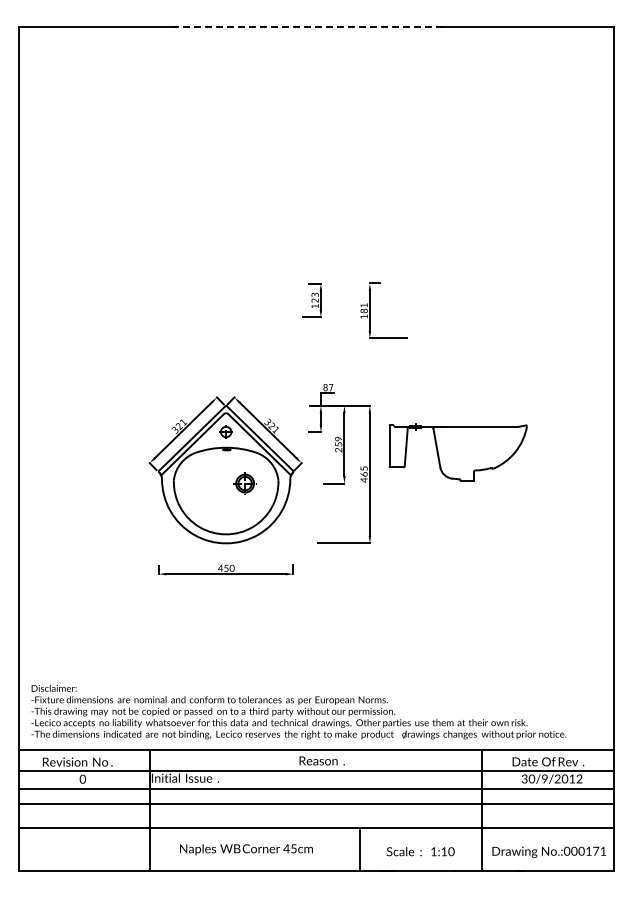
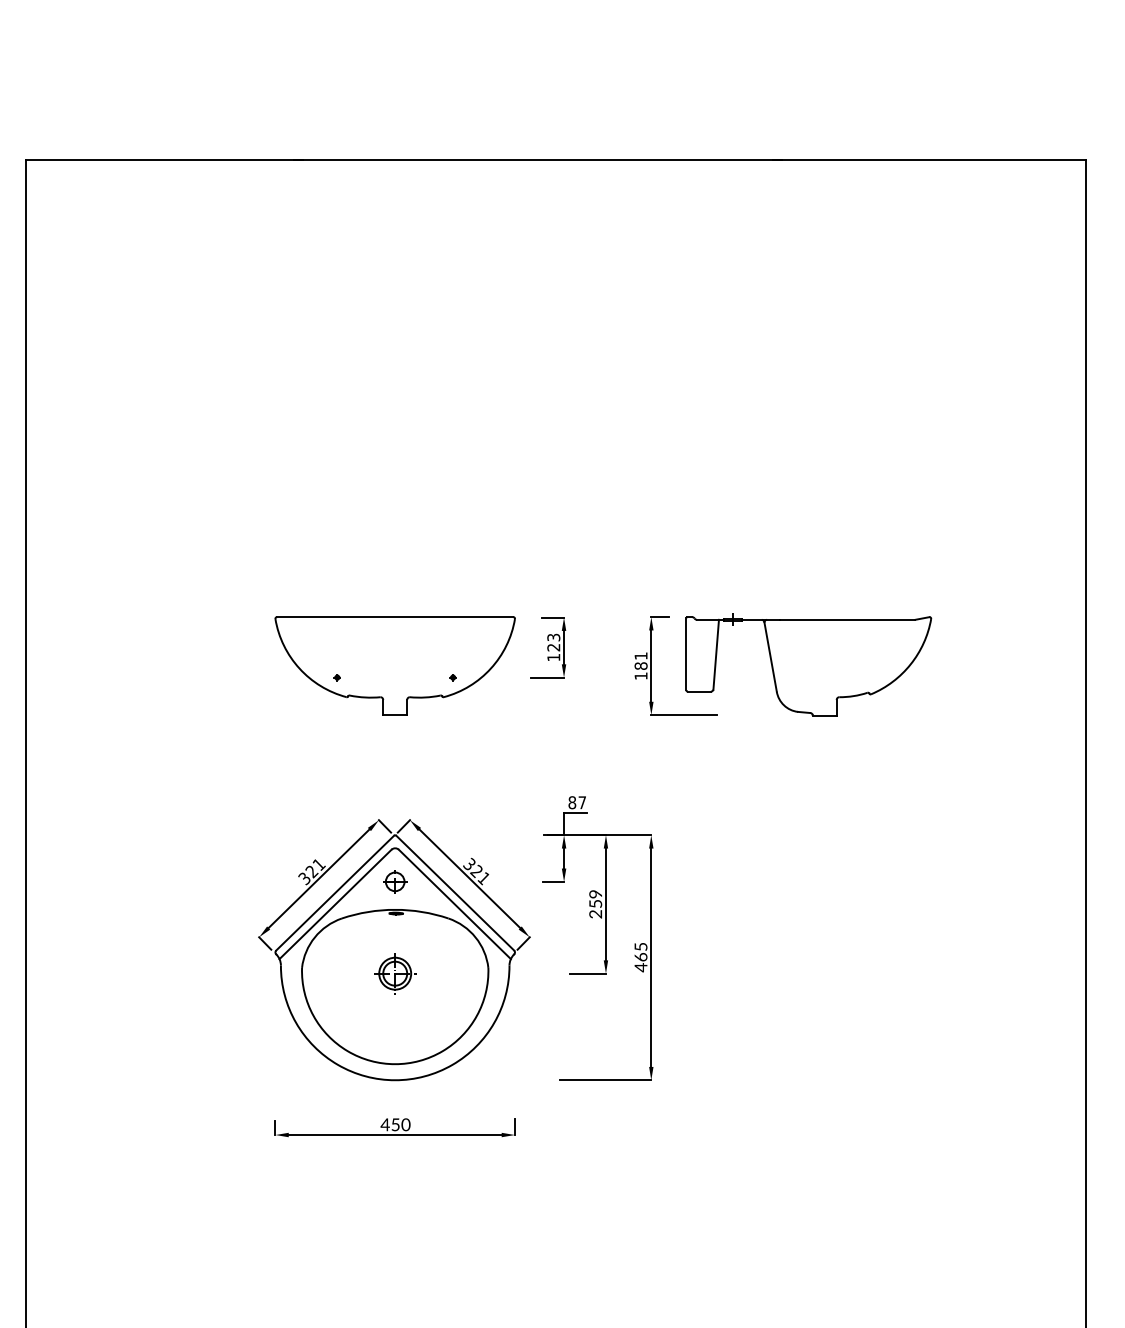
line: (306, 26) -> (538, 159), dashed -> solid
part: (226, 310) -> (395, 665), added
part: (457, 452) -> (807, 665), moved
part: (244, 483) -> (394, 973), moved

